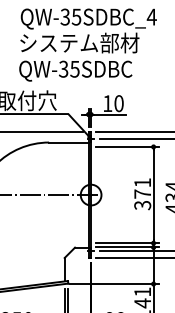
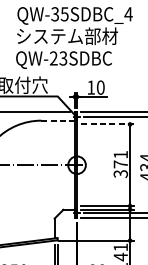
text: (69, 68) -> (58, 57), QW-35SDBC -> QW-23SDBC
line: (68, 142) -> (57, 120), solid -> dashed
line: (128, 146) -> (108, 124), solid -> dashed

